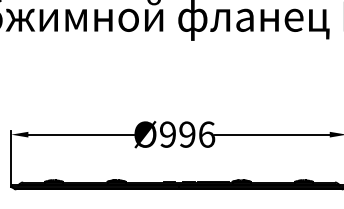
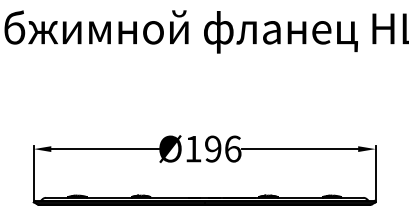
text: (168, 134) -> (193, 148), Ø996 -> Ø196

